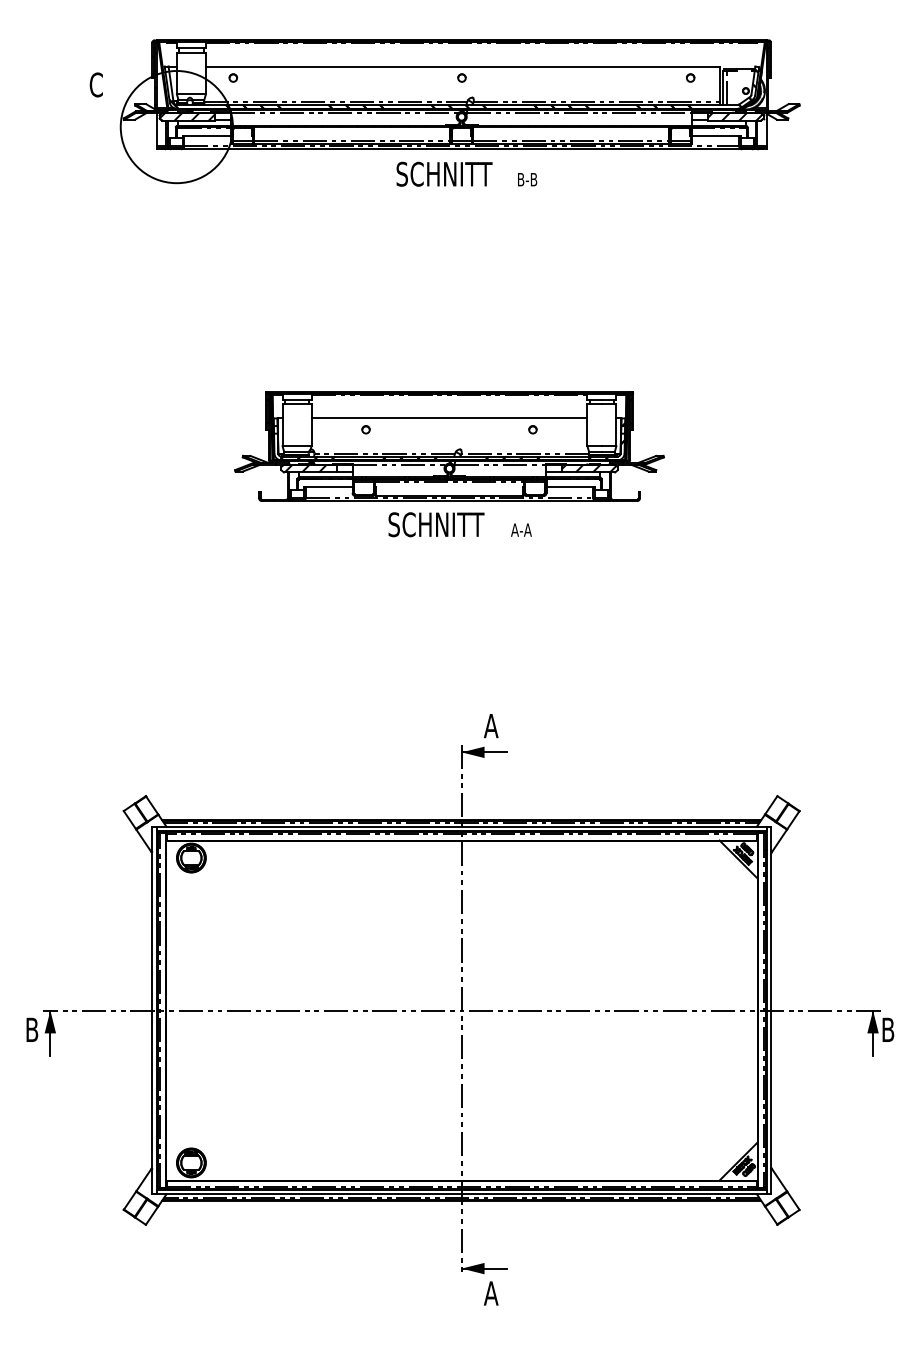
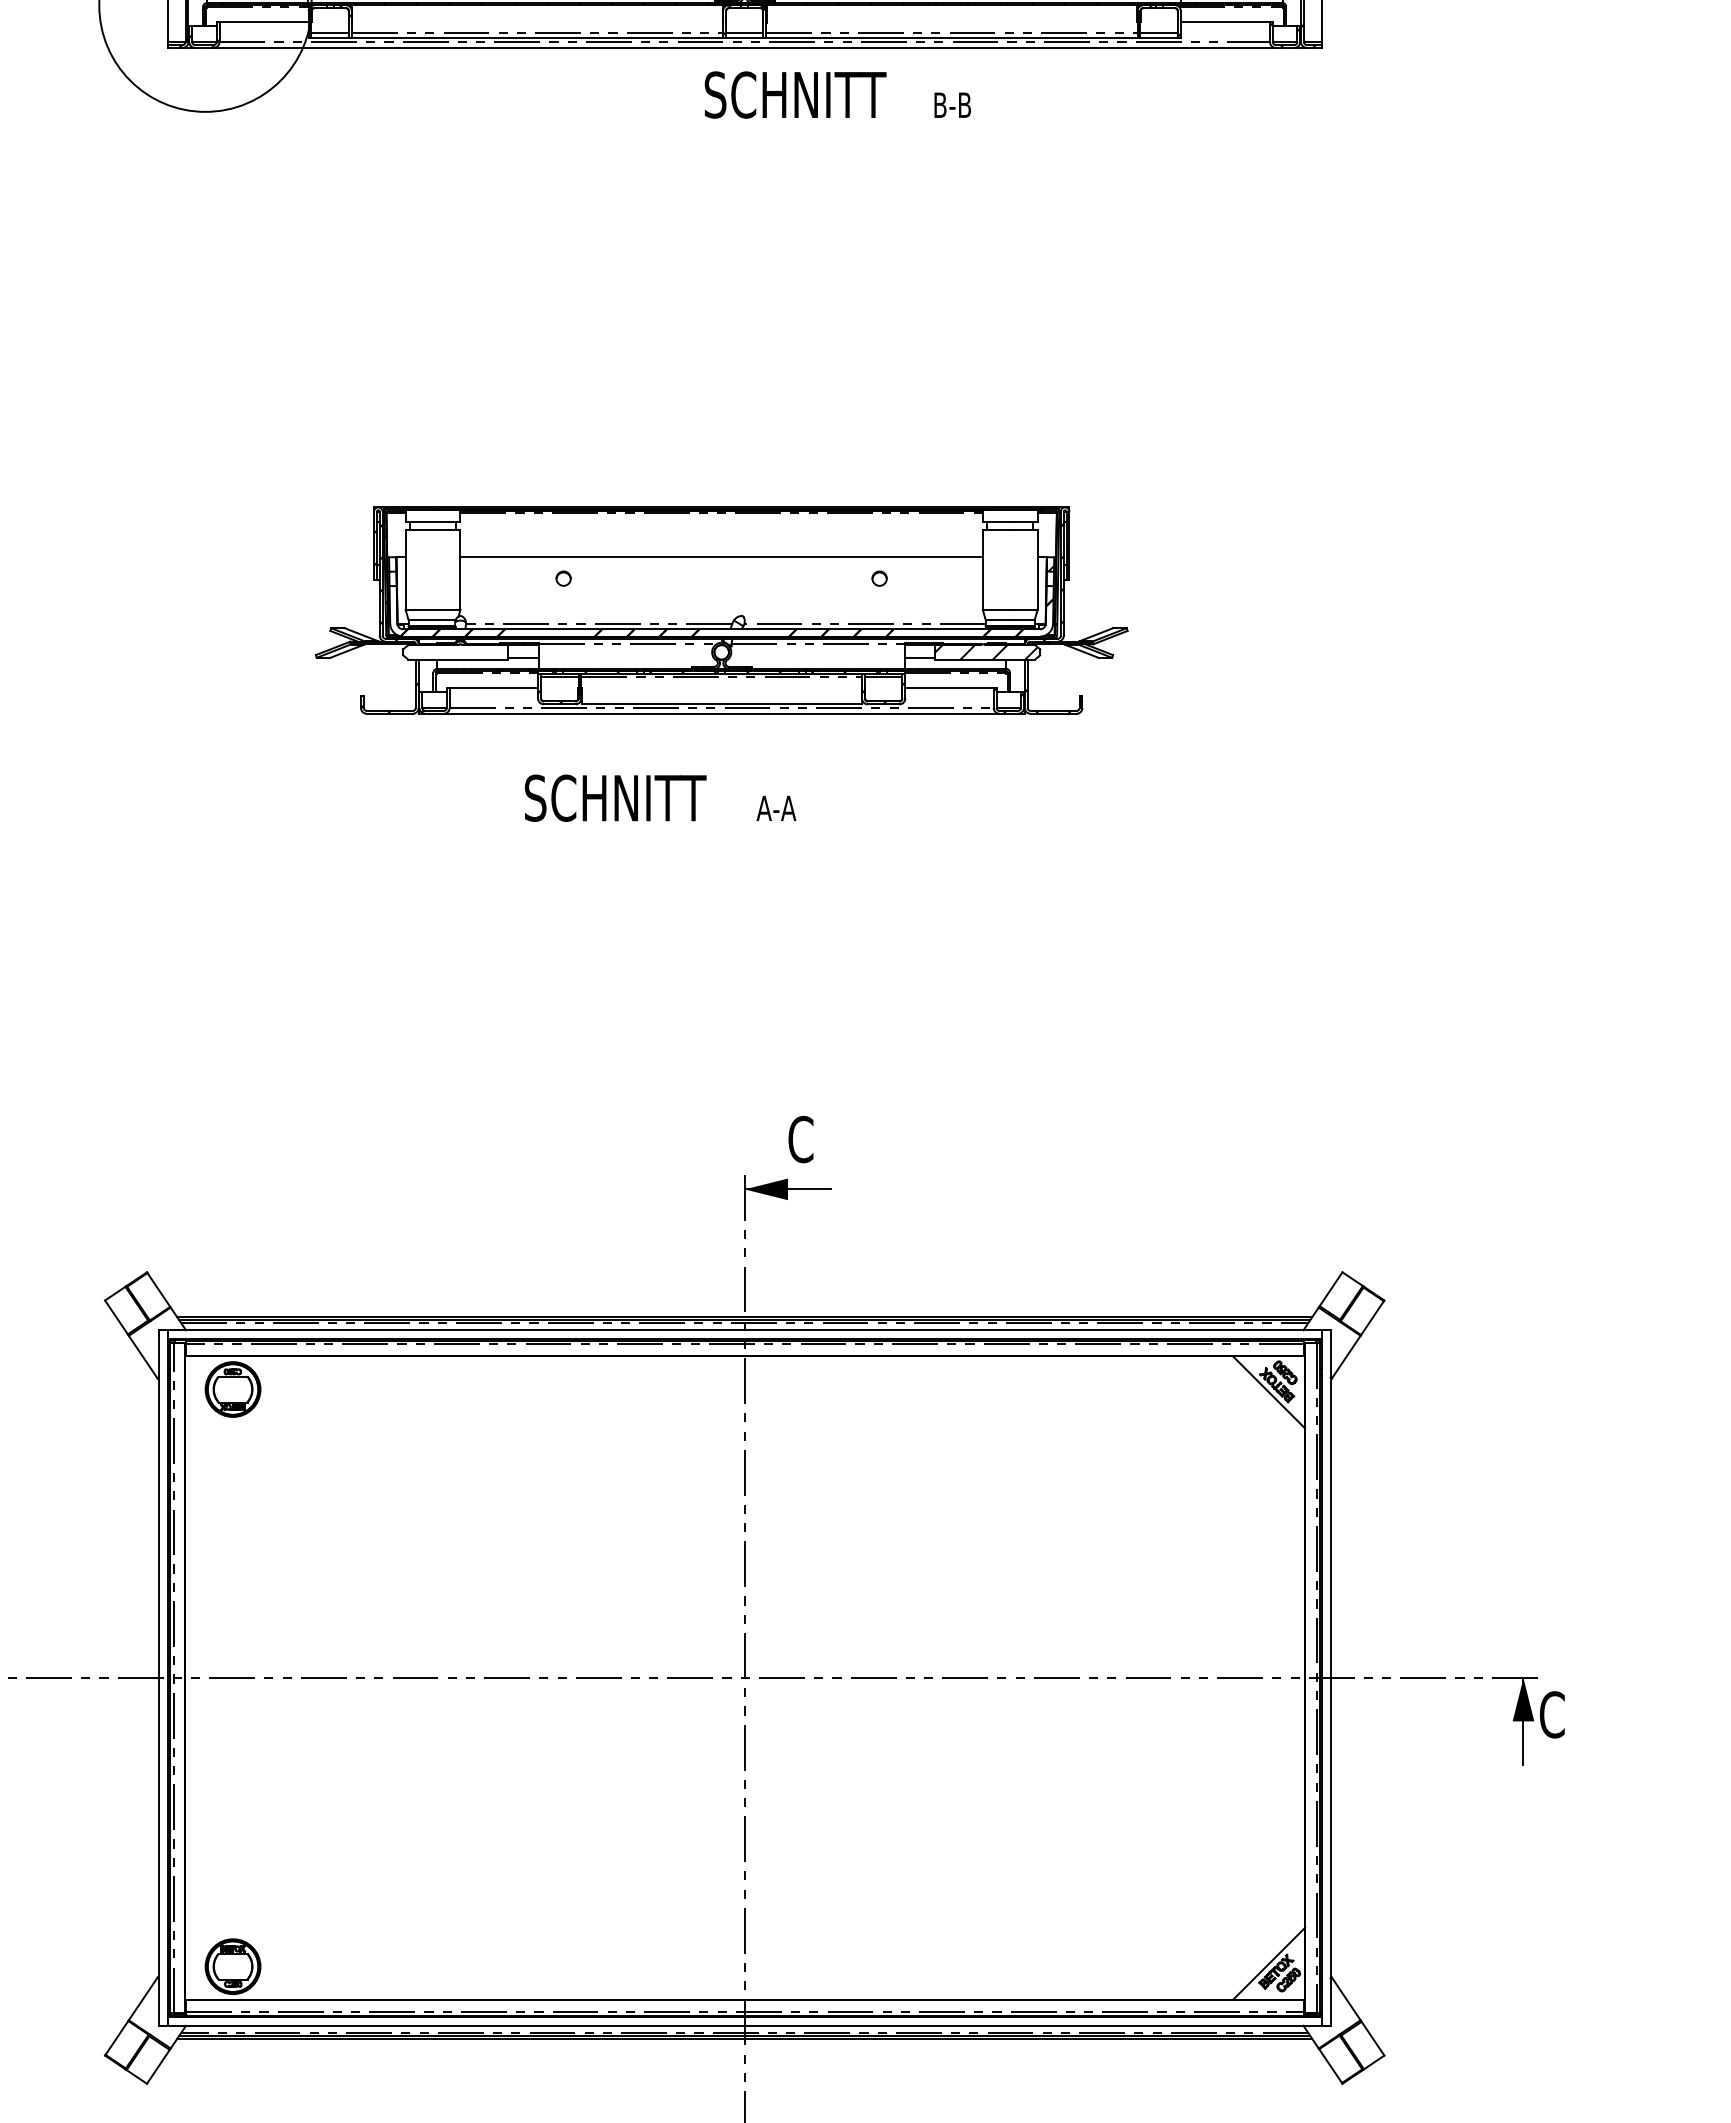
text: (466, 173) -> (837, 93), moved
hatch: (310, 468) -> (458, 652), removed
text: (459, 524) -> (659, 797), moved
text: (491, 725) -> (801, 1138), A -> C
text: (887, 1029) -> (1550, 1714), B -> C

